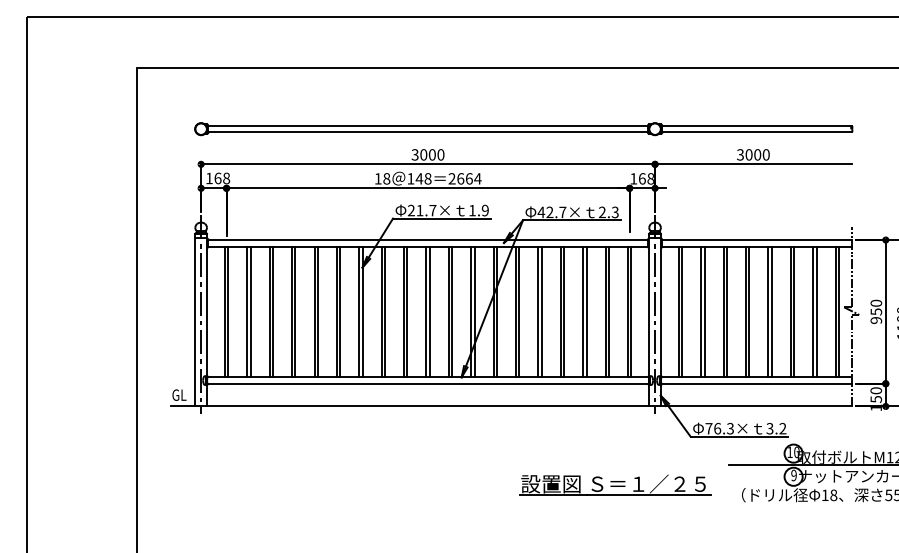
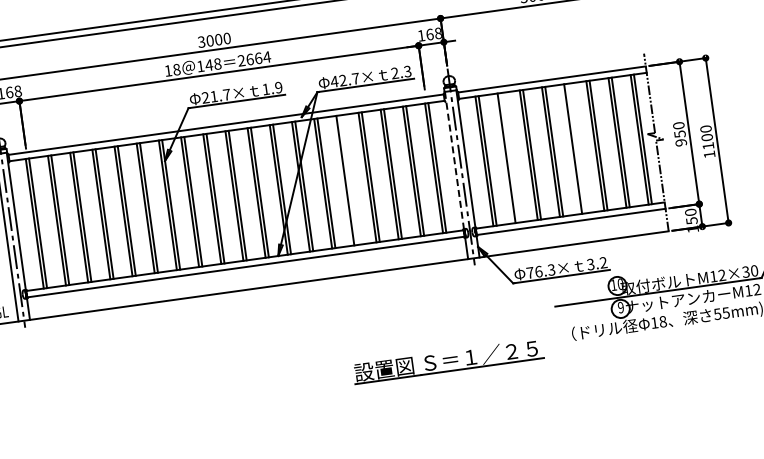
line: (649, 307) -> (454, 161), solid -> dashed
line: (541, 311) -> (348, 179), removed
line: (704, 311) -> (509, 157), removed
line: (771, 311) -> (576, 148), removed
part: (615, 484) -> (448, 360), moved

